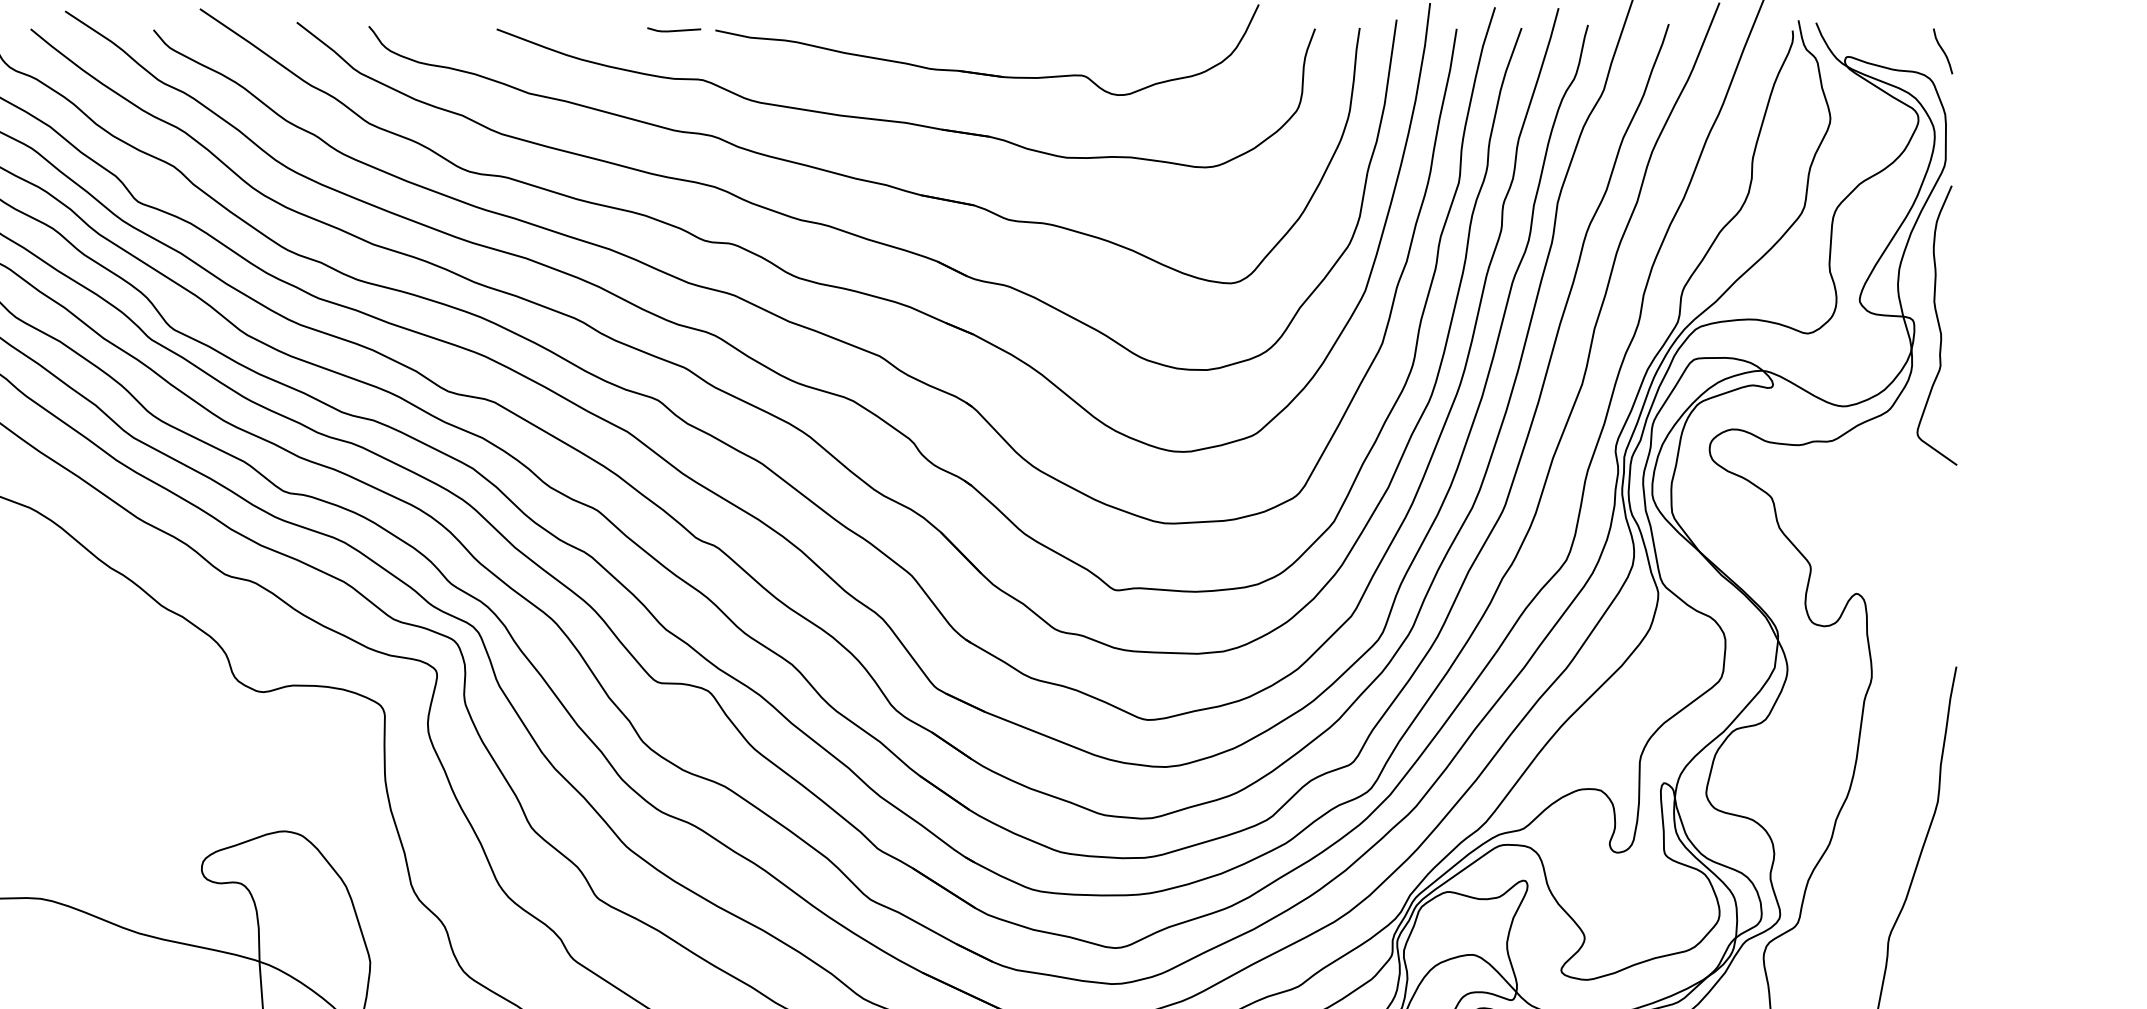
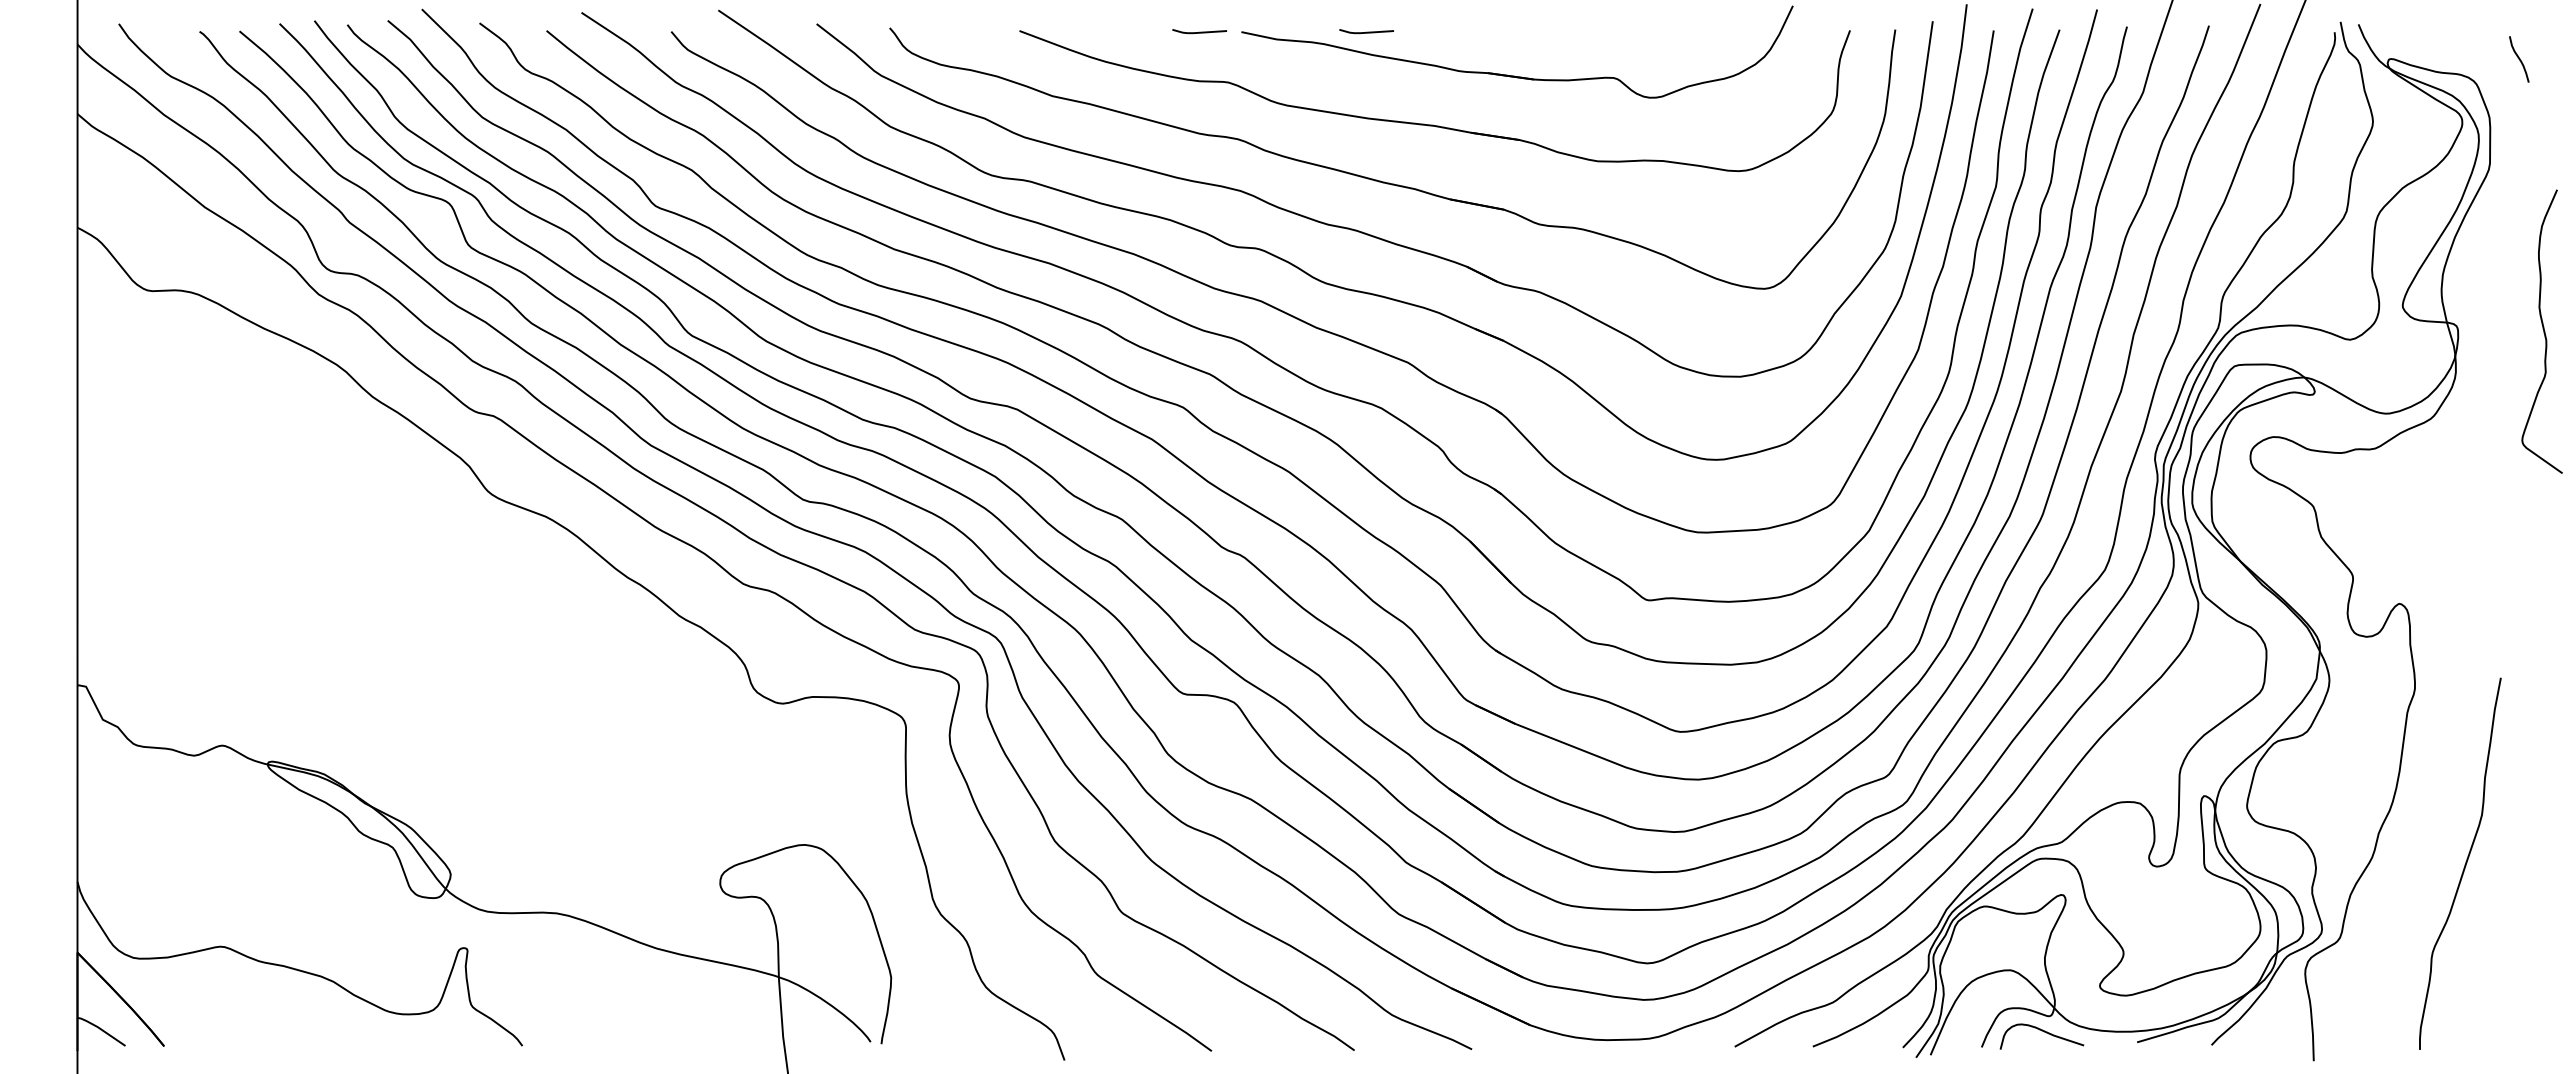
line: (838, 29) -> (1366, 31), added
curve: (1943, 51) -> (2519, 59), moved
curve: (1938, 325) -> (2543, 331), moved

